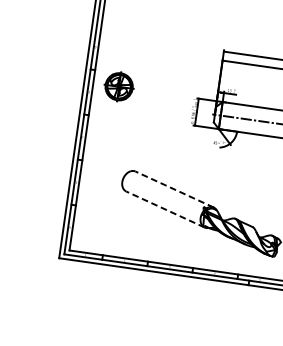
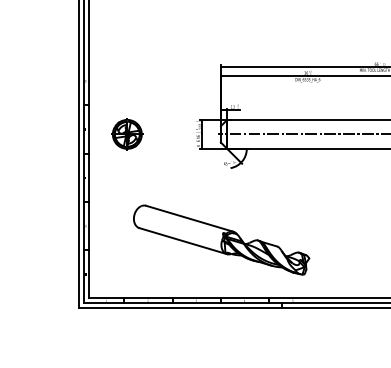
part: (119, 86) -> (127, 134), moved
line: (174, 189) -> (189, 218), dashed -> solid
line: (165, 209) -> (183, 241), dashed -> solid

